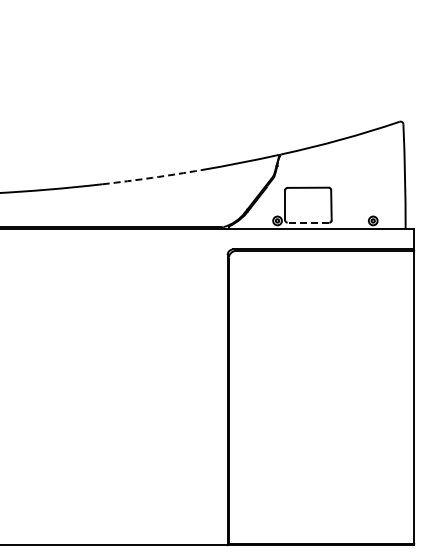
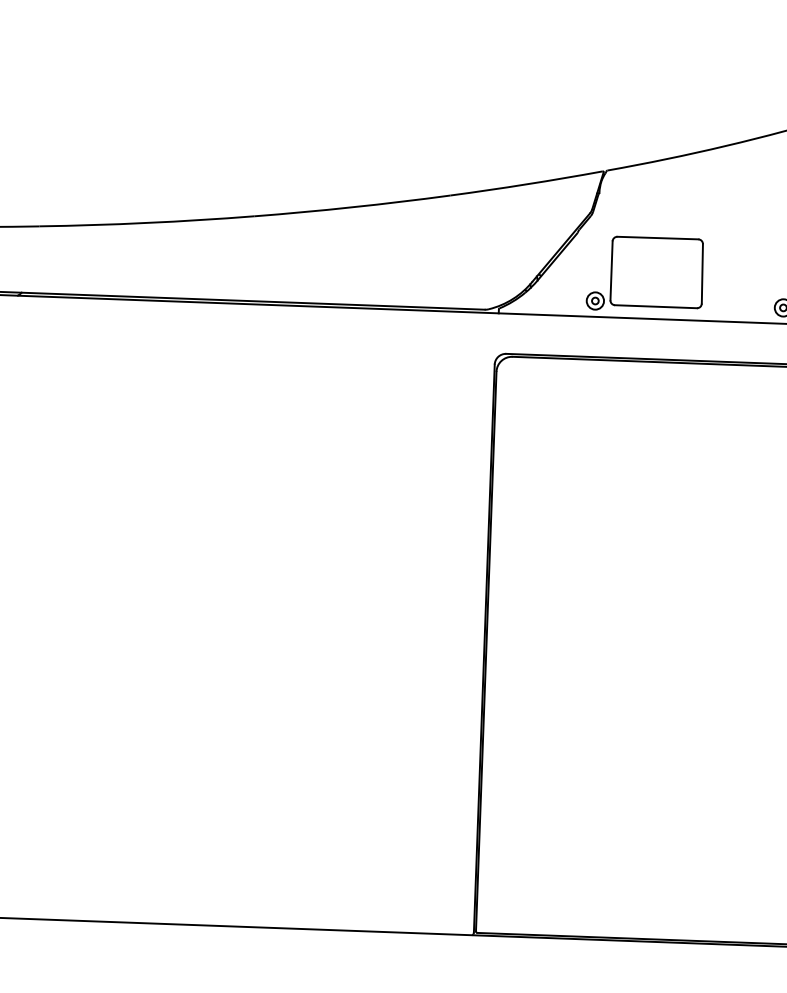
arc: (152, 177) -> (352, 206), dashed -> solid
line: (308, 222) -> (656, 306), dashed -> solid

